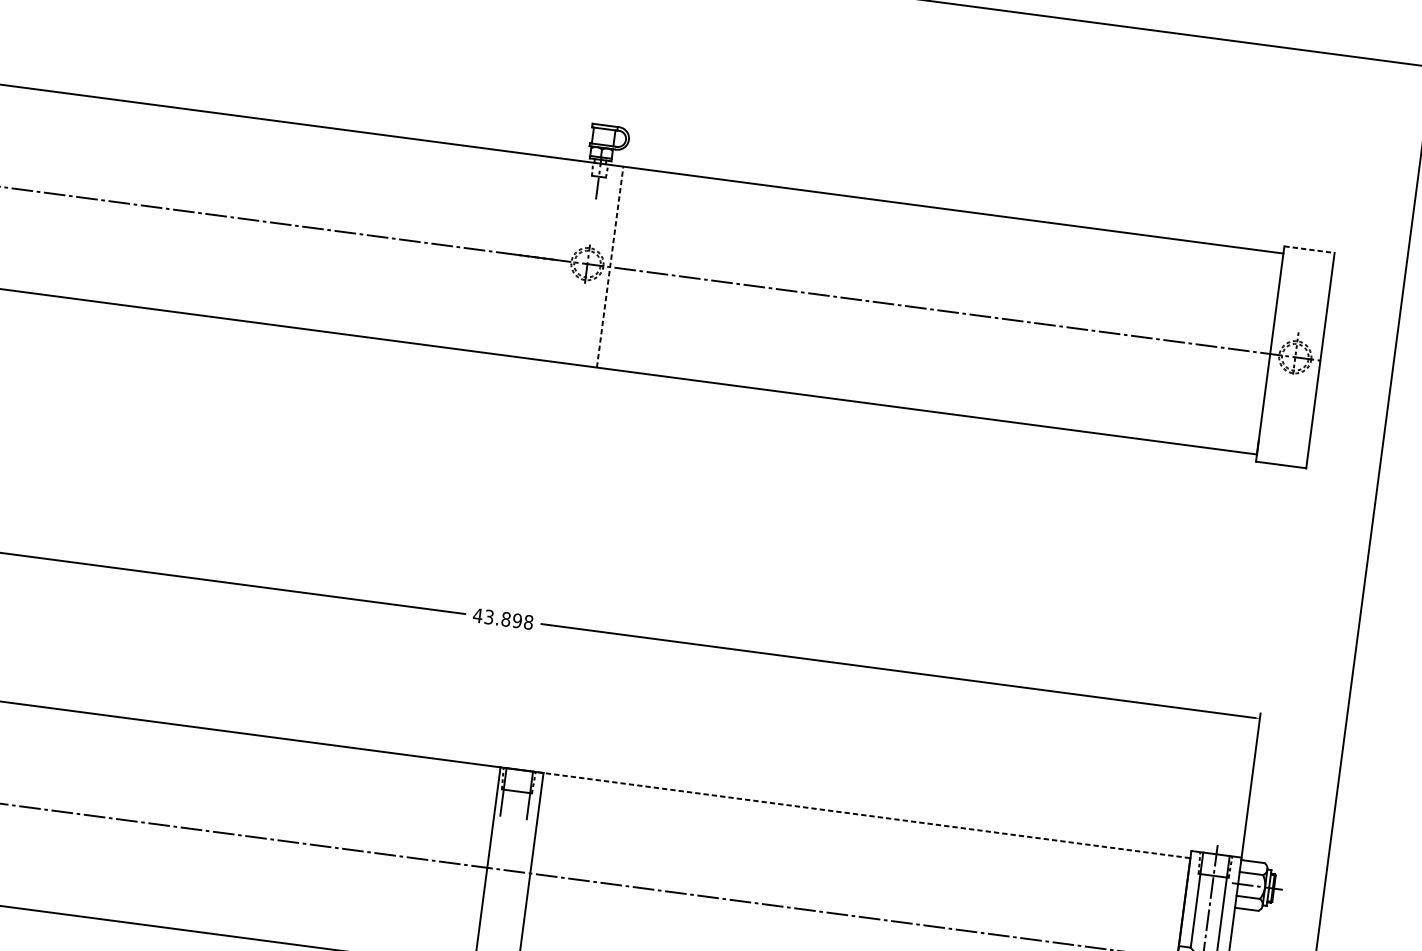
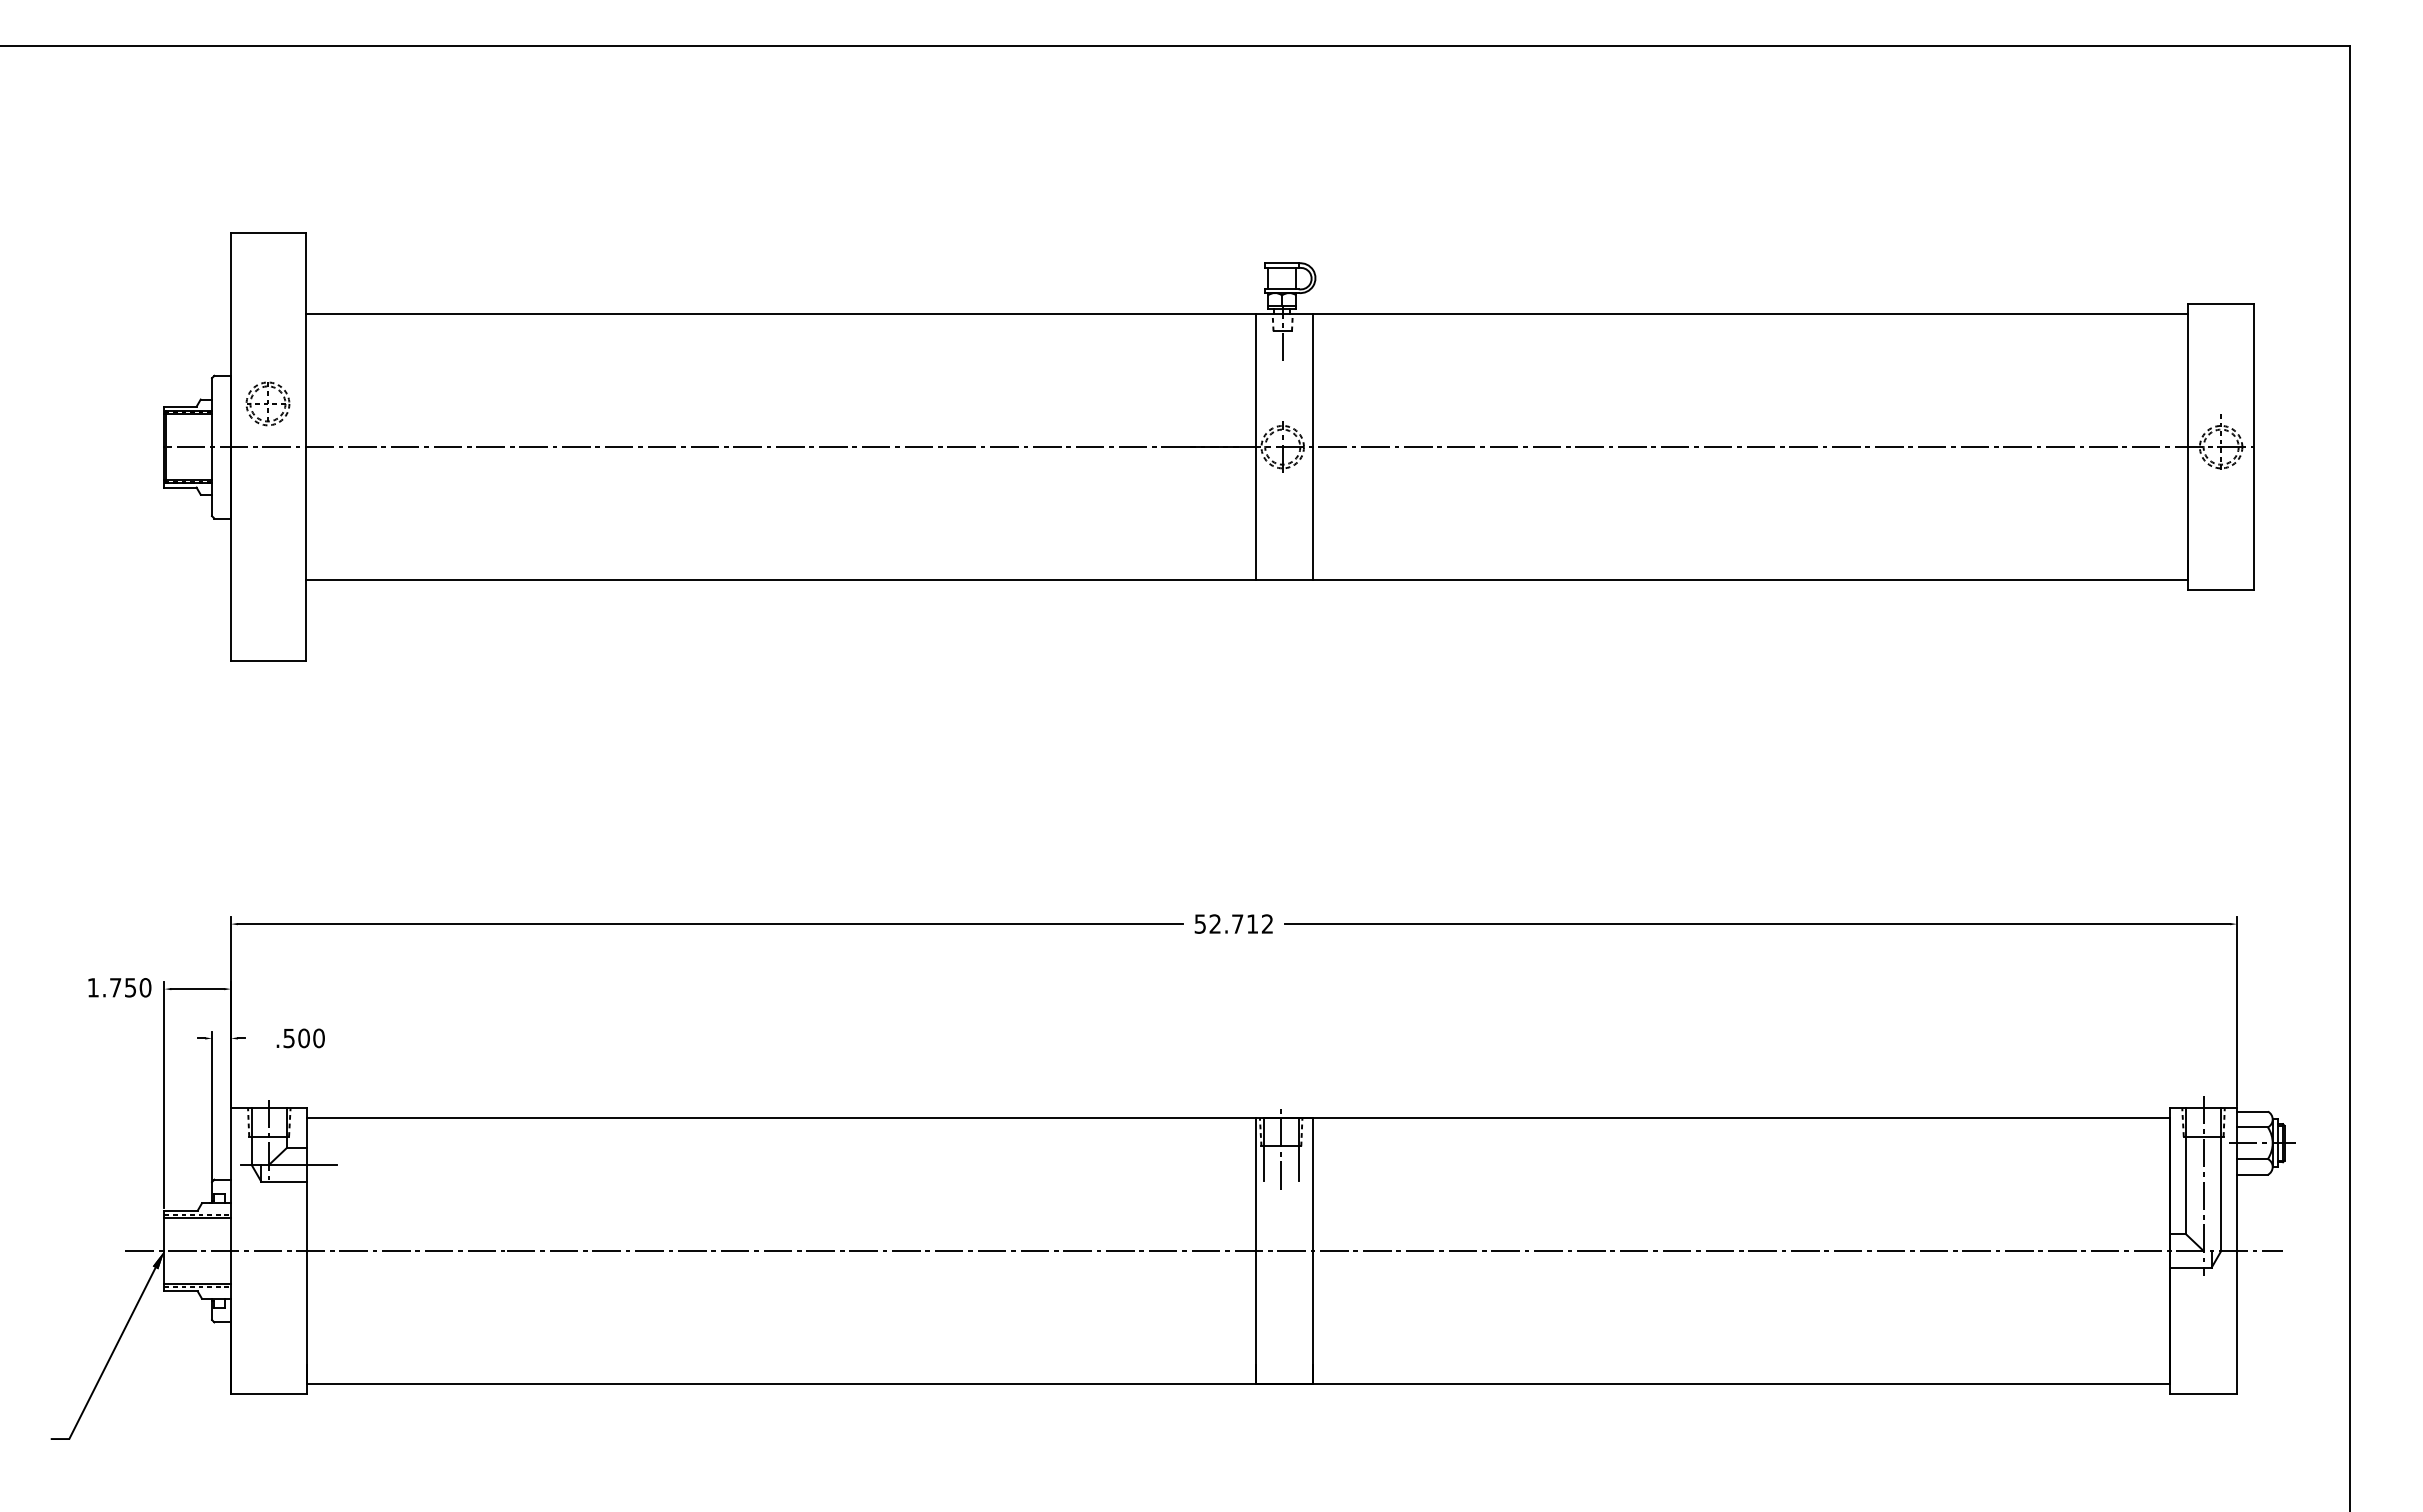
line: (1309, 249) -> (2221, 304), dashed -> solid
line: (566, 260) -> (1255, 446), added
line: (609, 266) -> (1312, 446), dashed -> solid
text: (503, 618) -> (1233, 923), 43.898 -> 52.712
line: (516, 792) -> (1280, 1147), added
line: (860, 814) -> (1732, 1117), dashed -> solid

